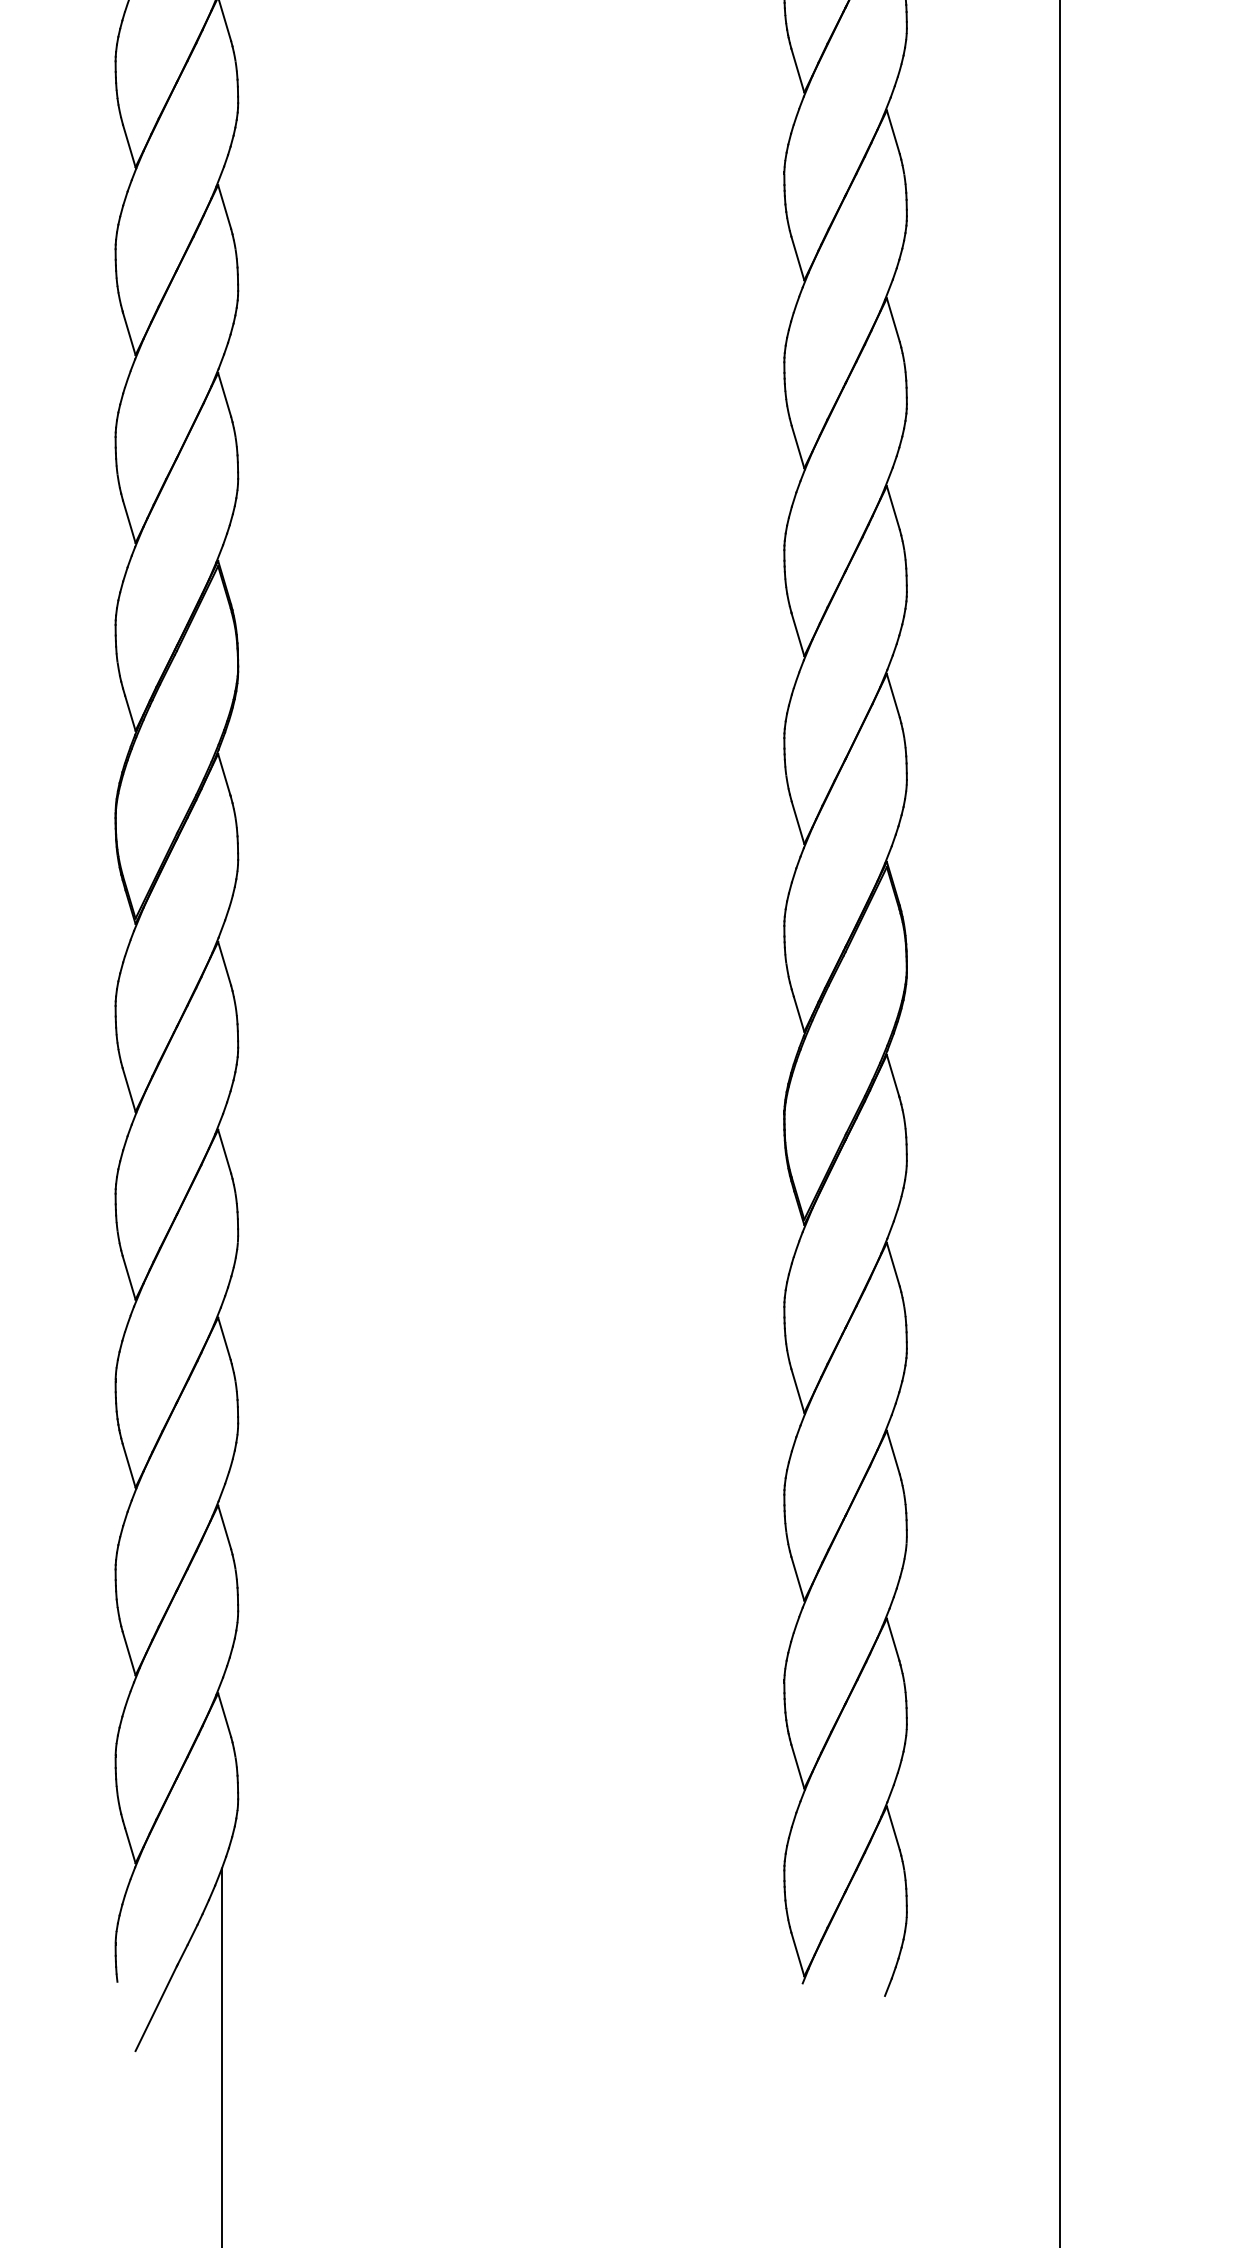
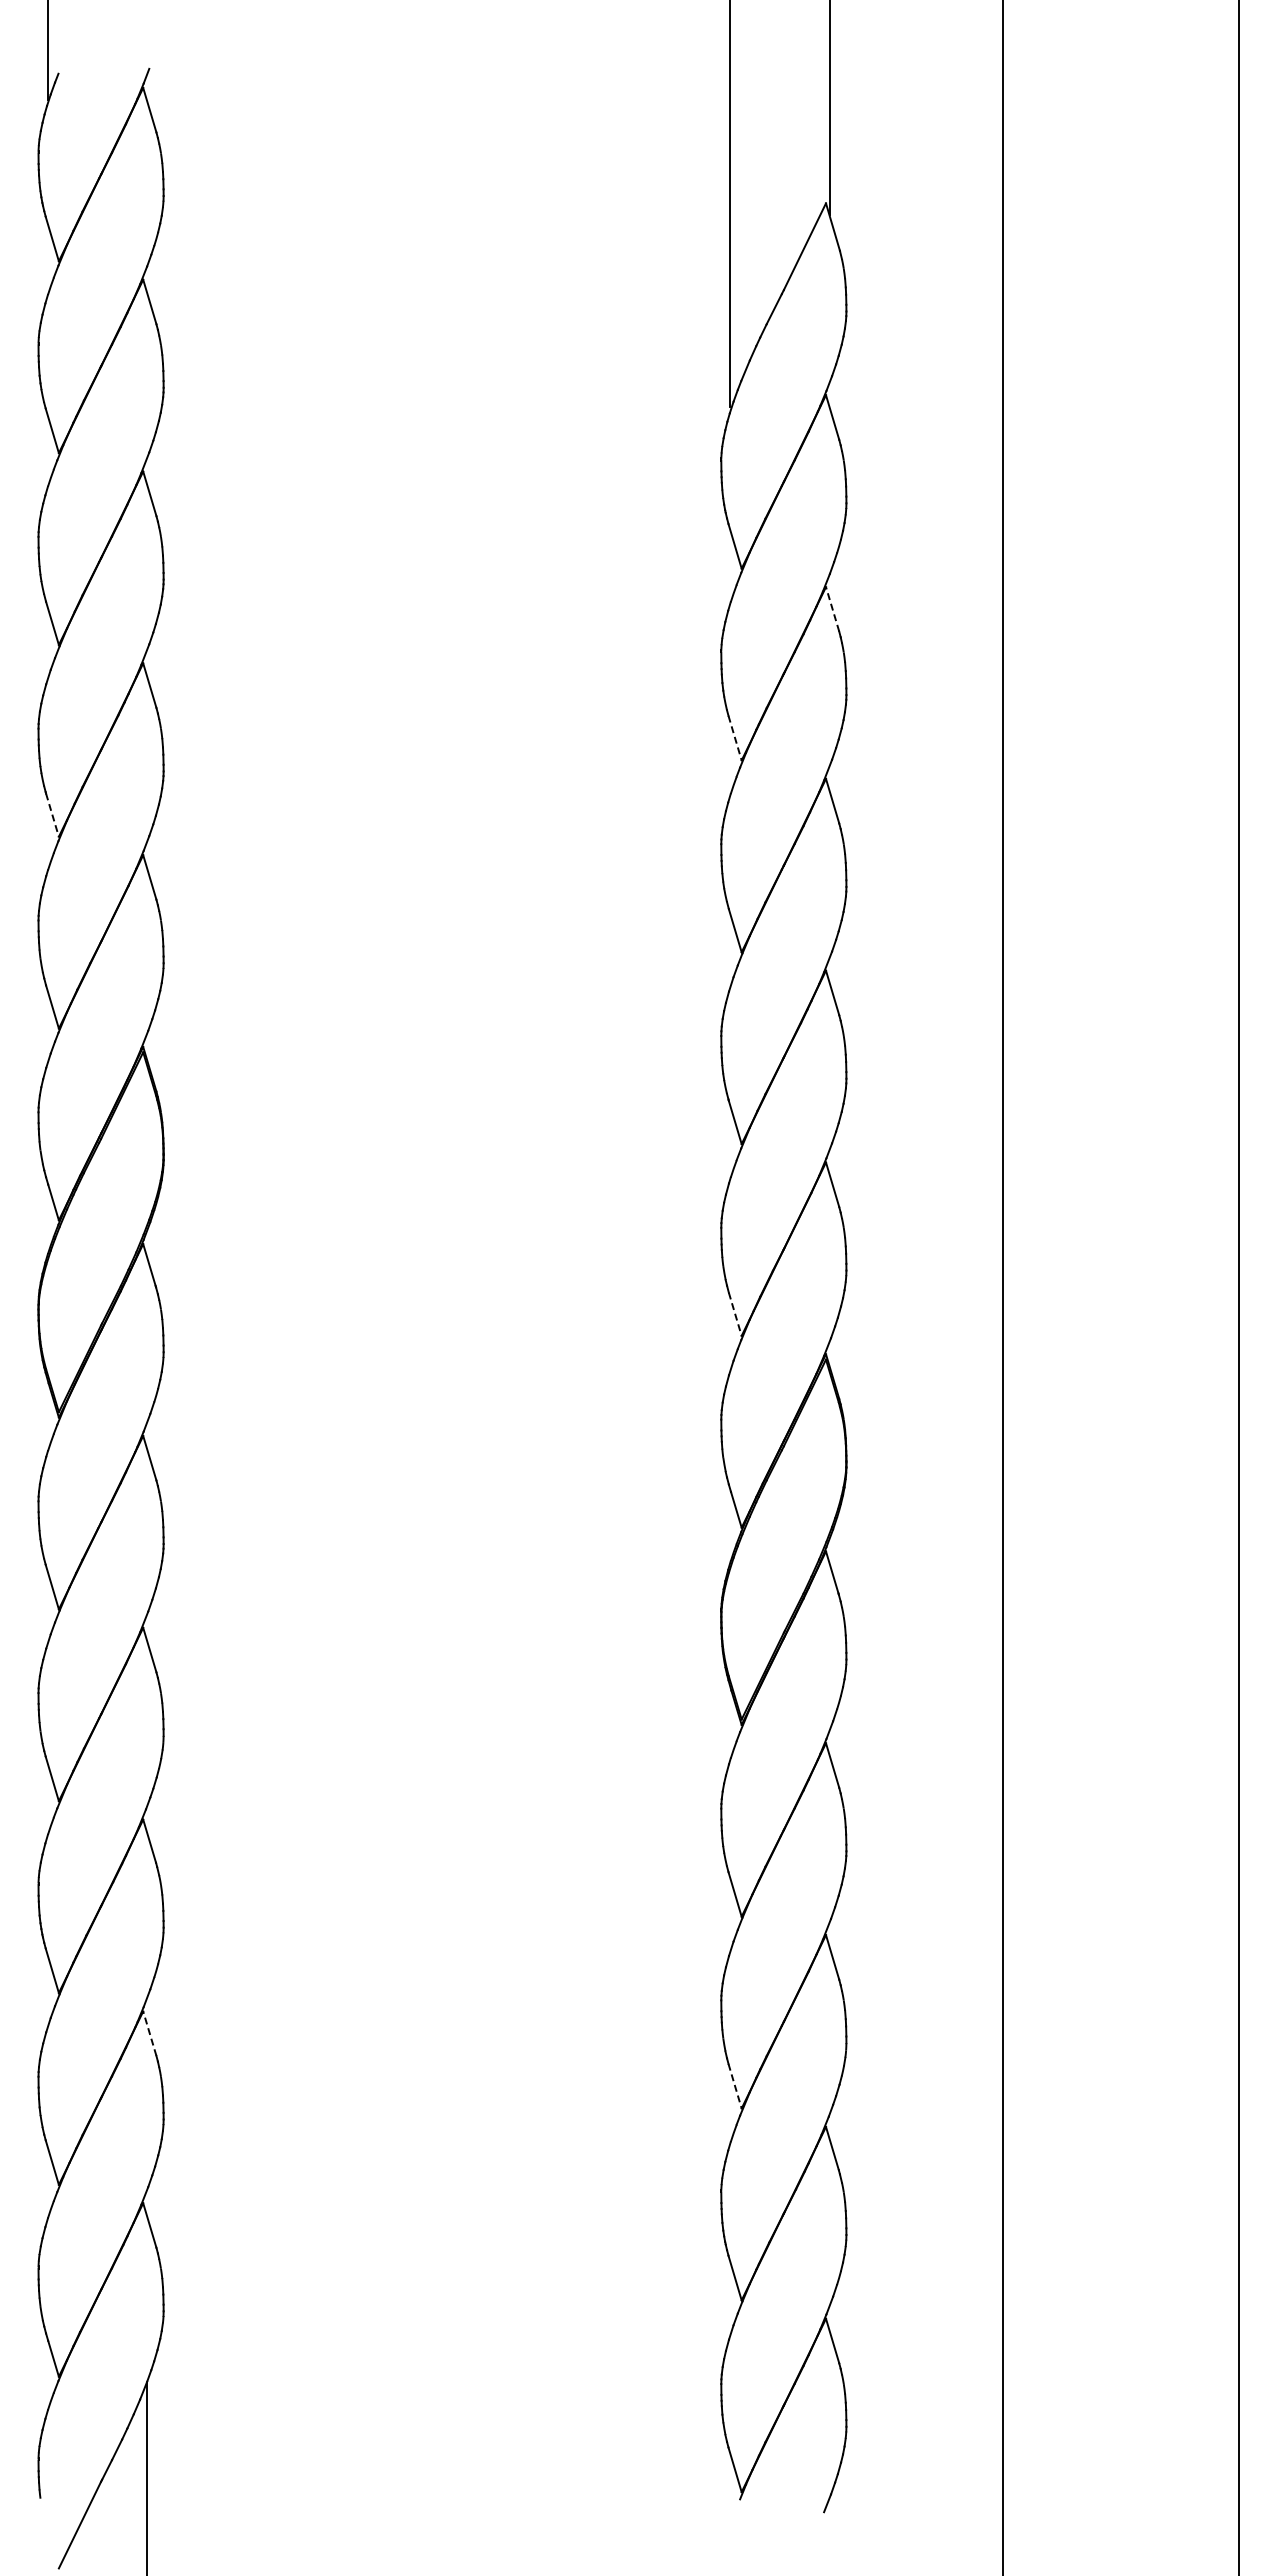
line: (893, 131) -> (832, 608), solid -> dashed
line: (798, 258) -> (735, 738), solid -> dashed
line: (129, 334) -> (52, 815), solid -> dashed
line: (798, 822) -> (735, 1314), solid -> dashed
line: (224, 1527) -> (149, 2033), solid -> dashed
line: (798, 1579) -> (735, 2086), solid -> dashed

